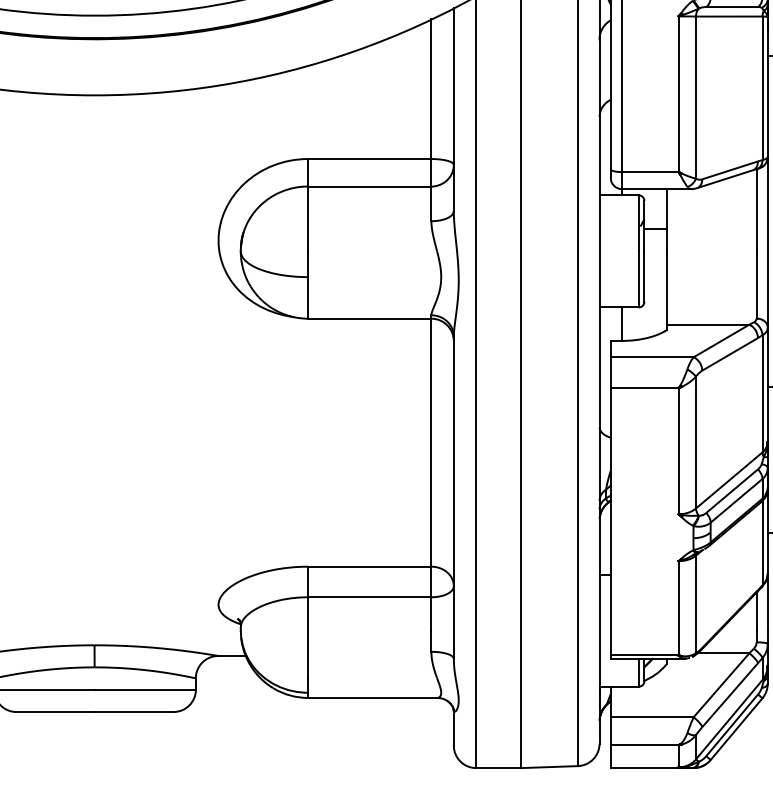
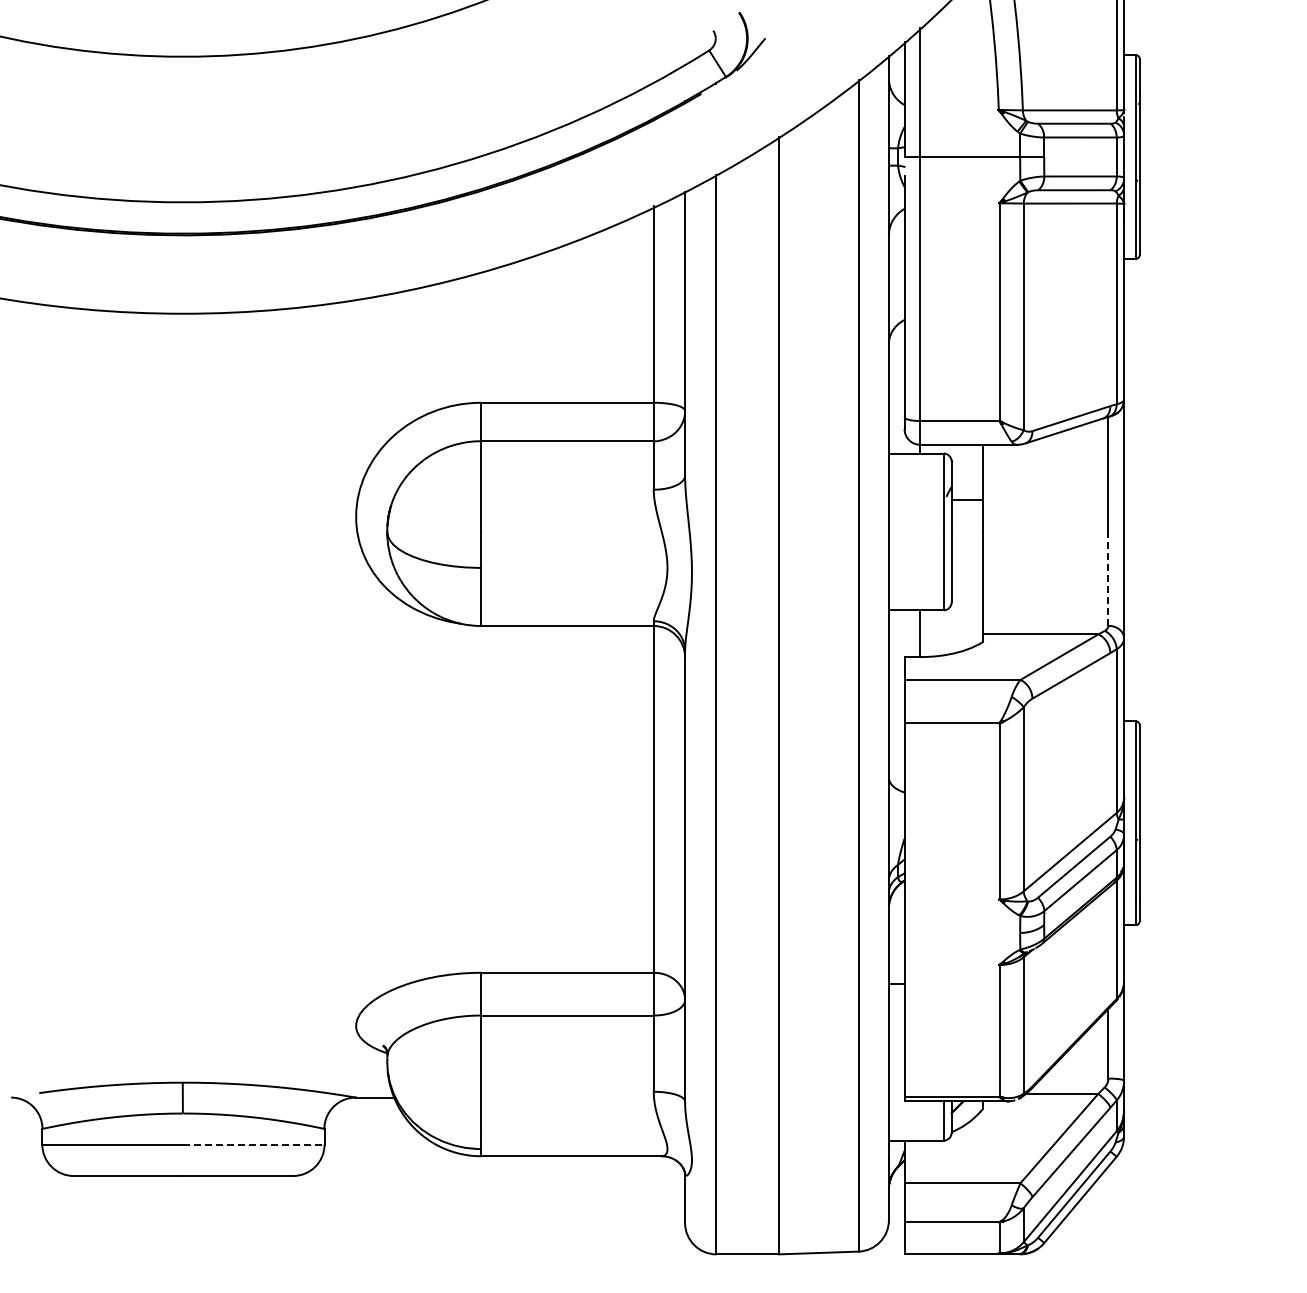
line: (756, 284) -> (1108, 578), solid -> dashed
line: (145, 689) -> (253, 1144), solid -> dashed

